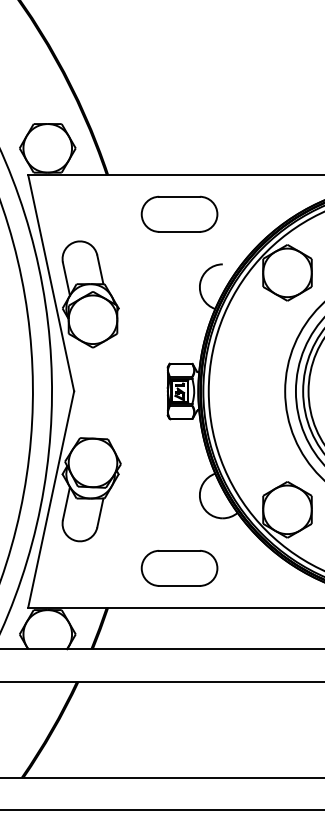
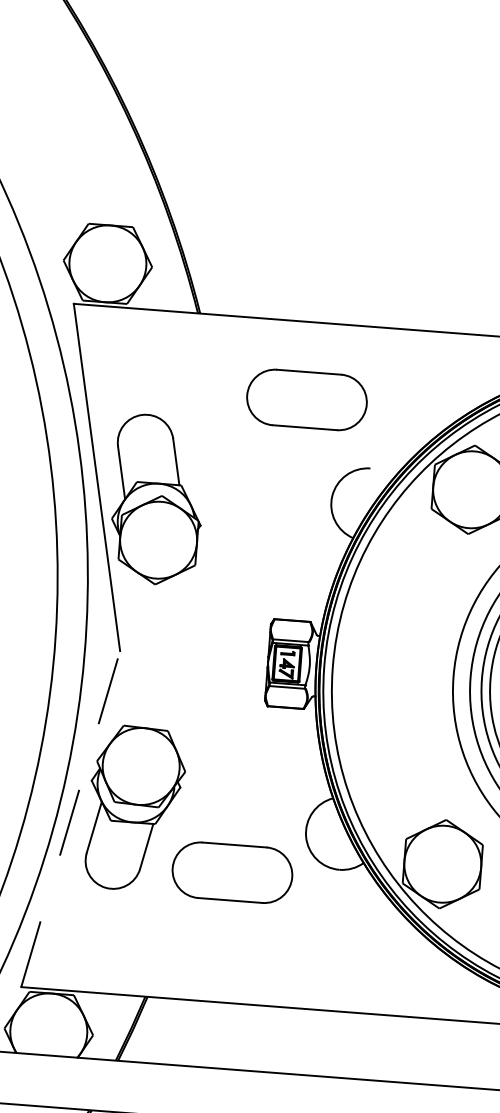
part: (179, 213) -> (306, 398), moved
line: (51, 499) -> (71, 819), solid -> dashed
part: (179, 568) -> (232, 872), moved

